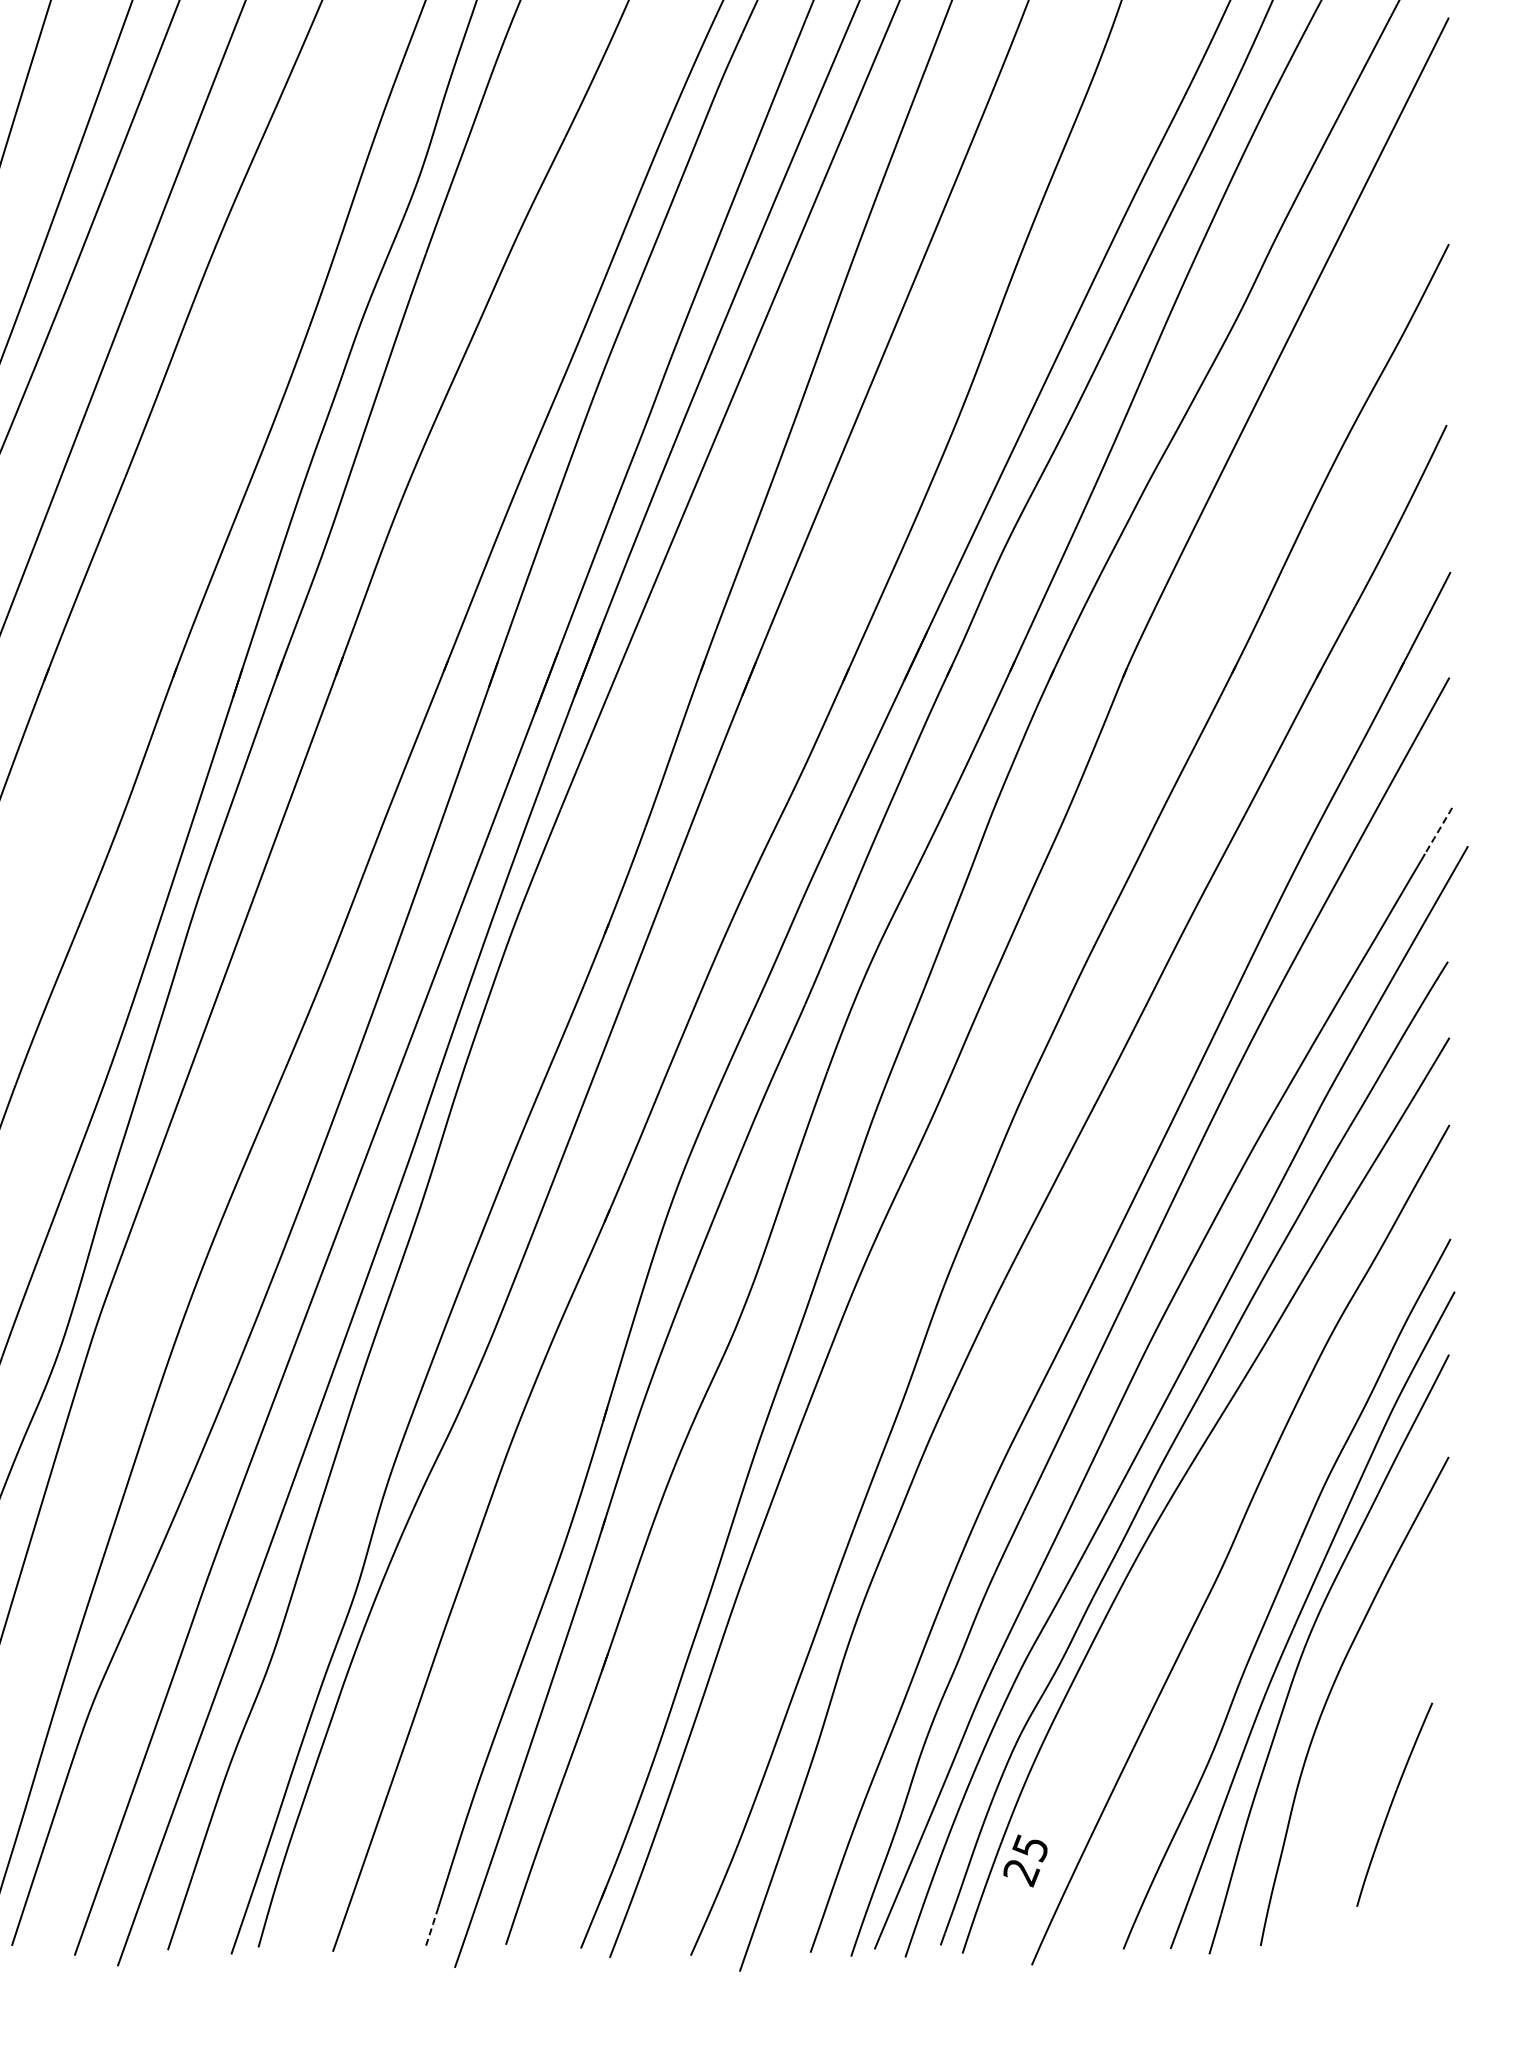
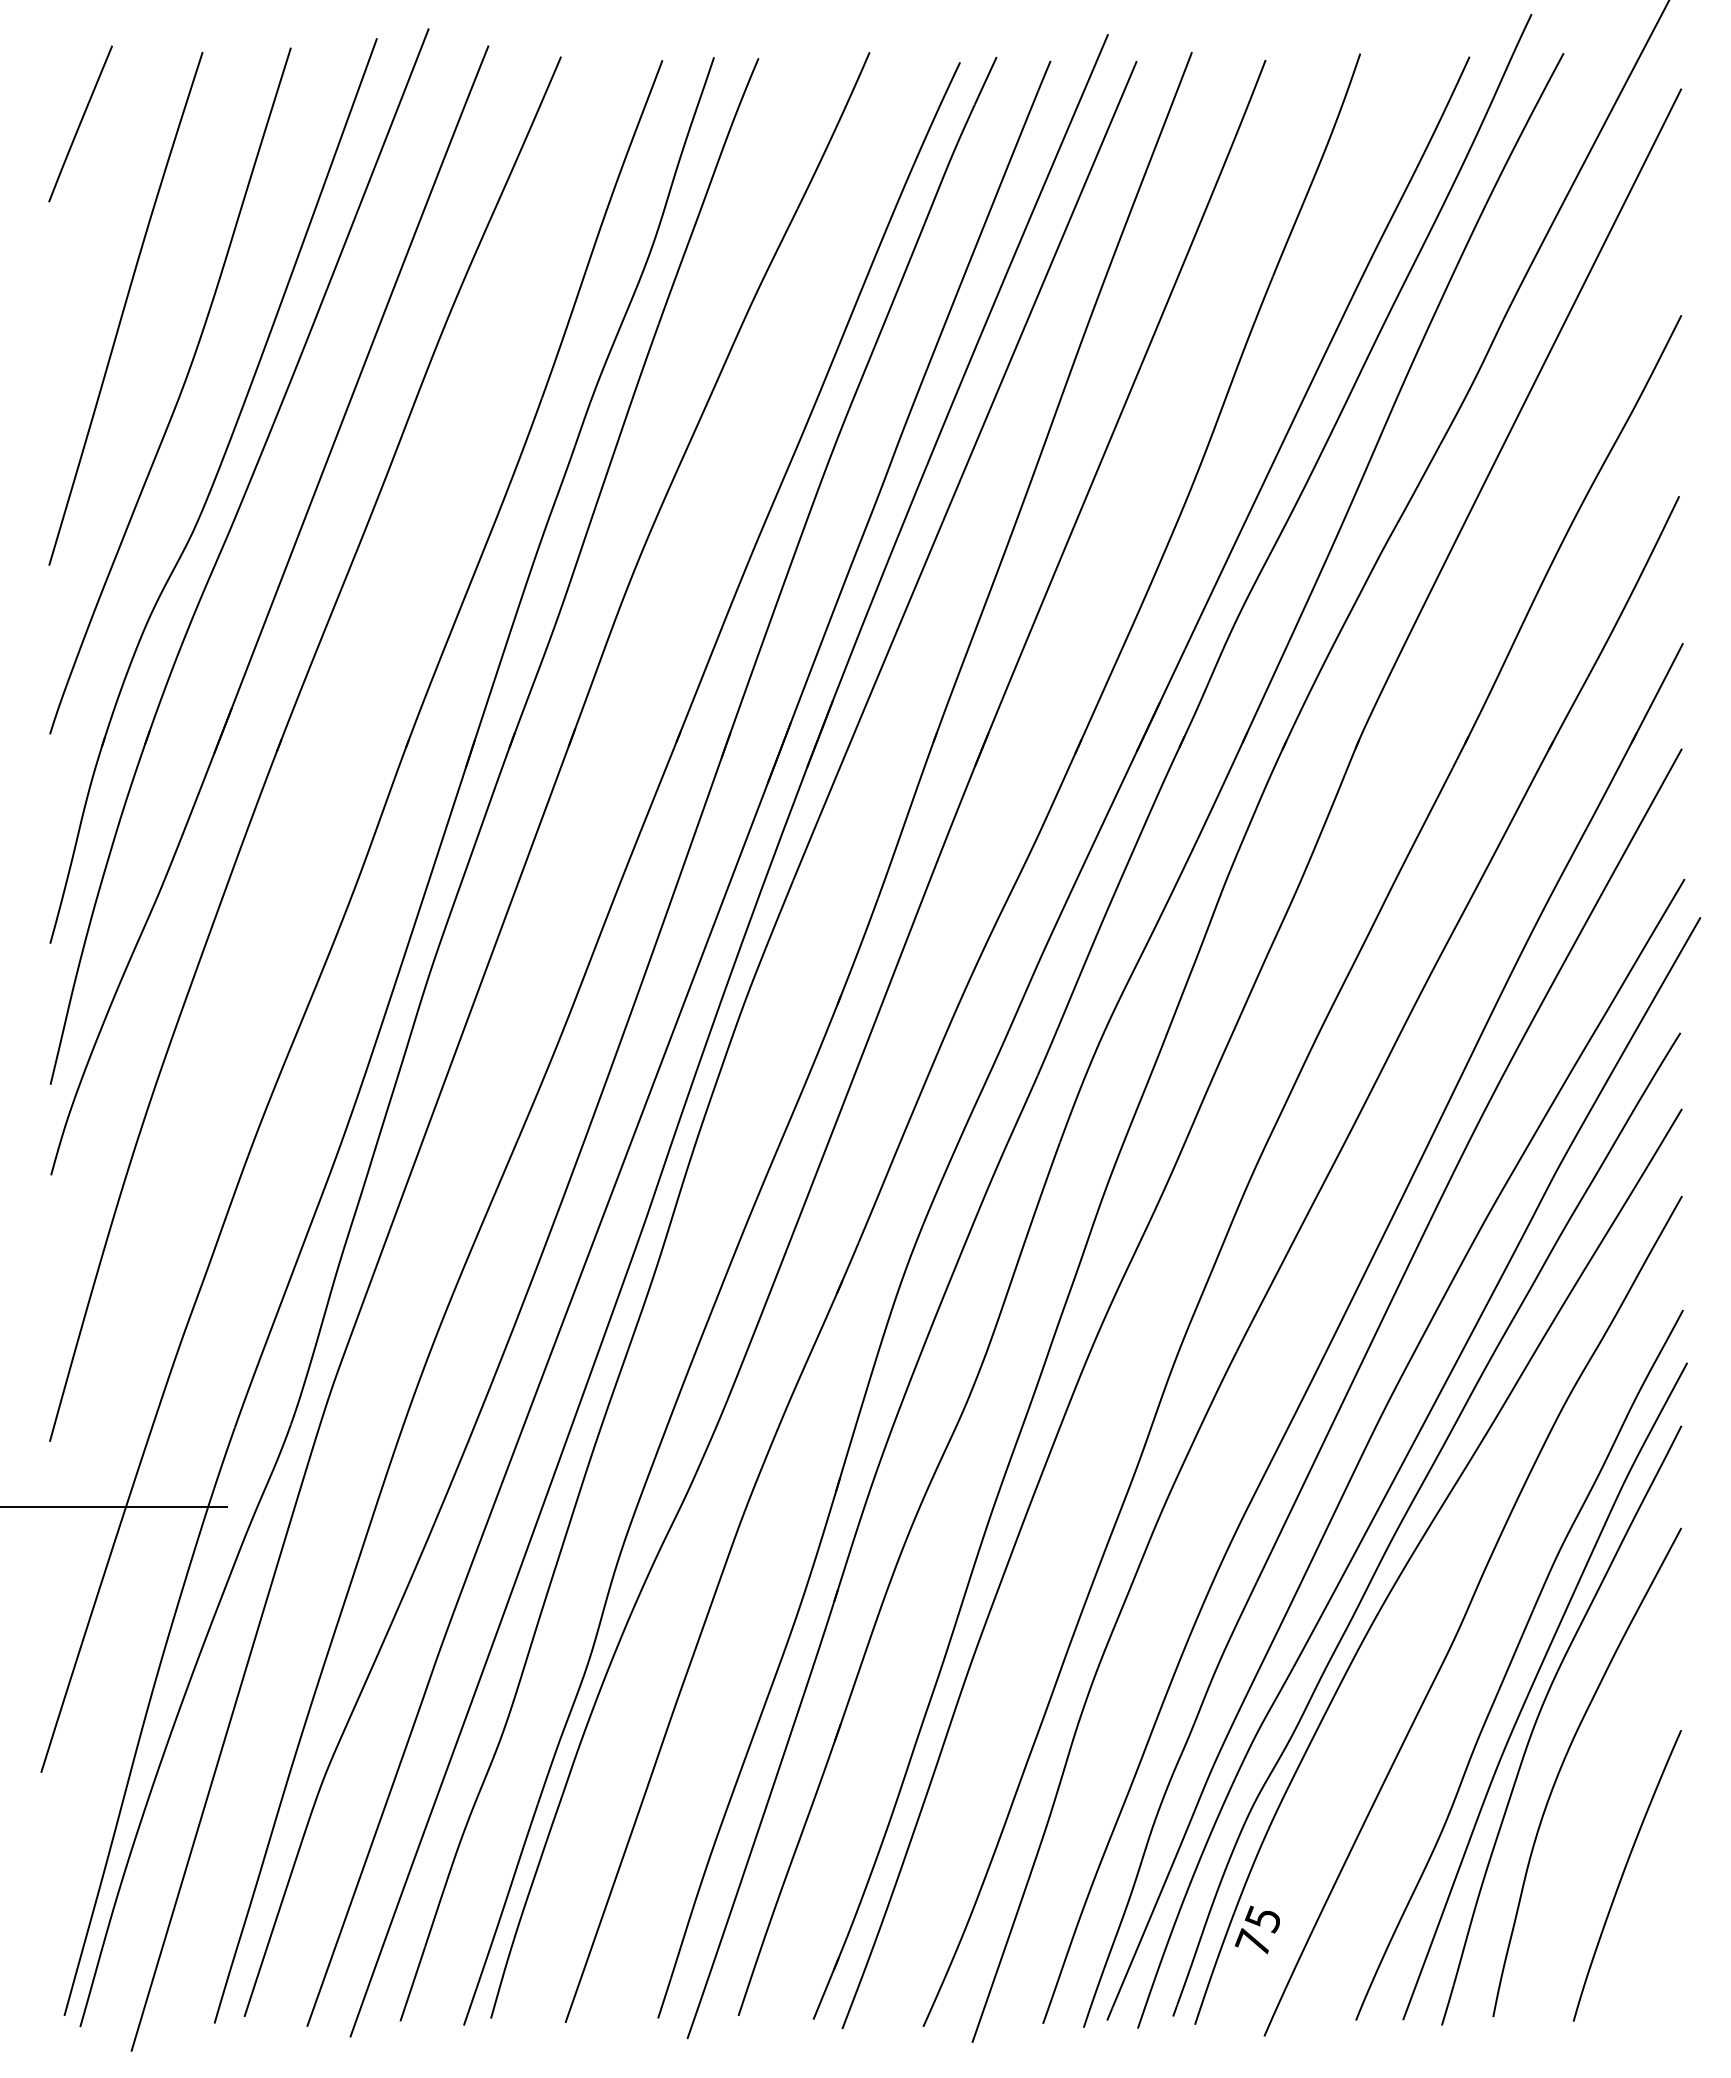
line: (1438, 831) -> (1671, 902), dashed -> solid
part: (1393, 1804) -> (1626, 1875), size x1.43
text: (1020, 1872) -> (1253, 1943), 25 -> 75
line: (431, 1927) -> (664, 1998), dashed -> solid

